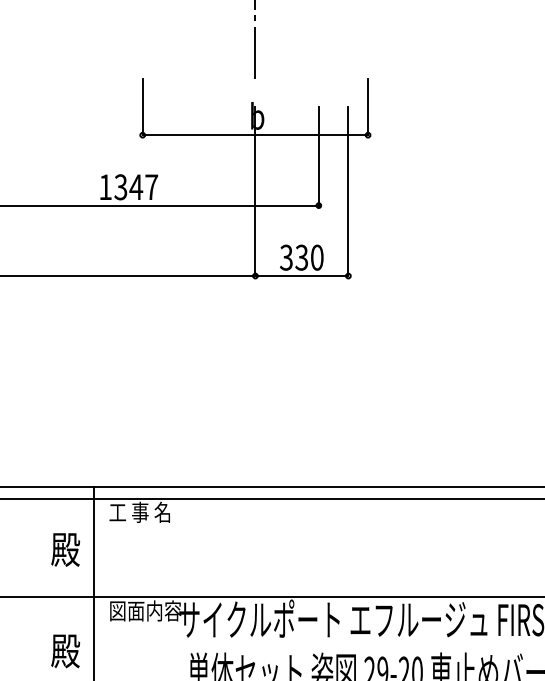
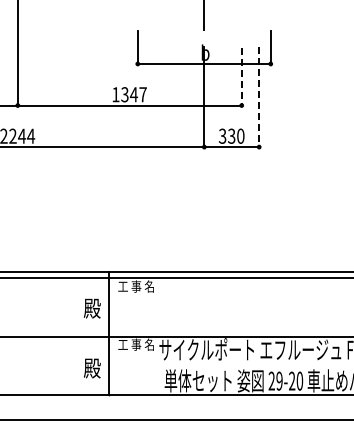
line: (318, 158) -> (241, 77), solid -> dashed
line: (348, 191) -> (259, 97), solid -> dashed
text: (145, 610) -> (139, 344), 図面内容 -> 工 事 名

